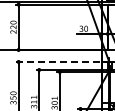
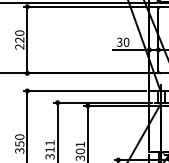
line: (57, 61) -> (84, 90), dashed -> solid

